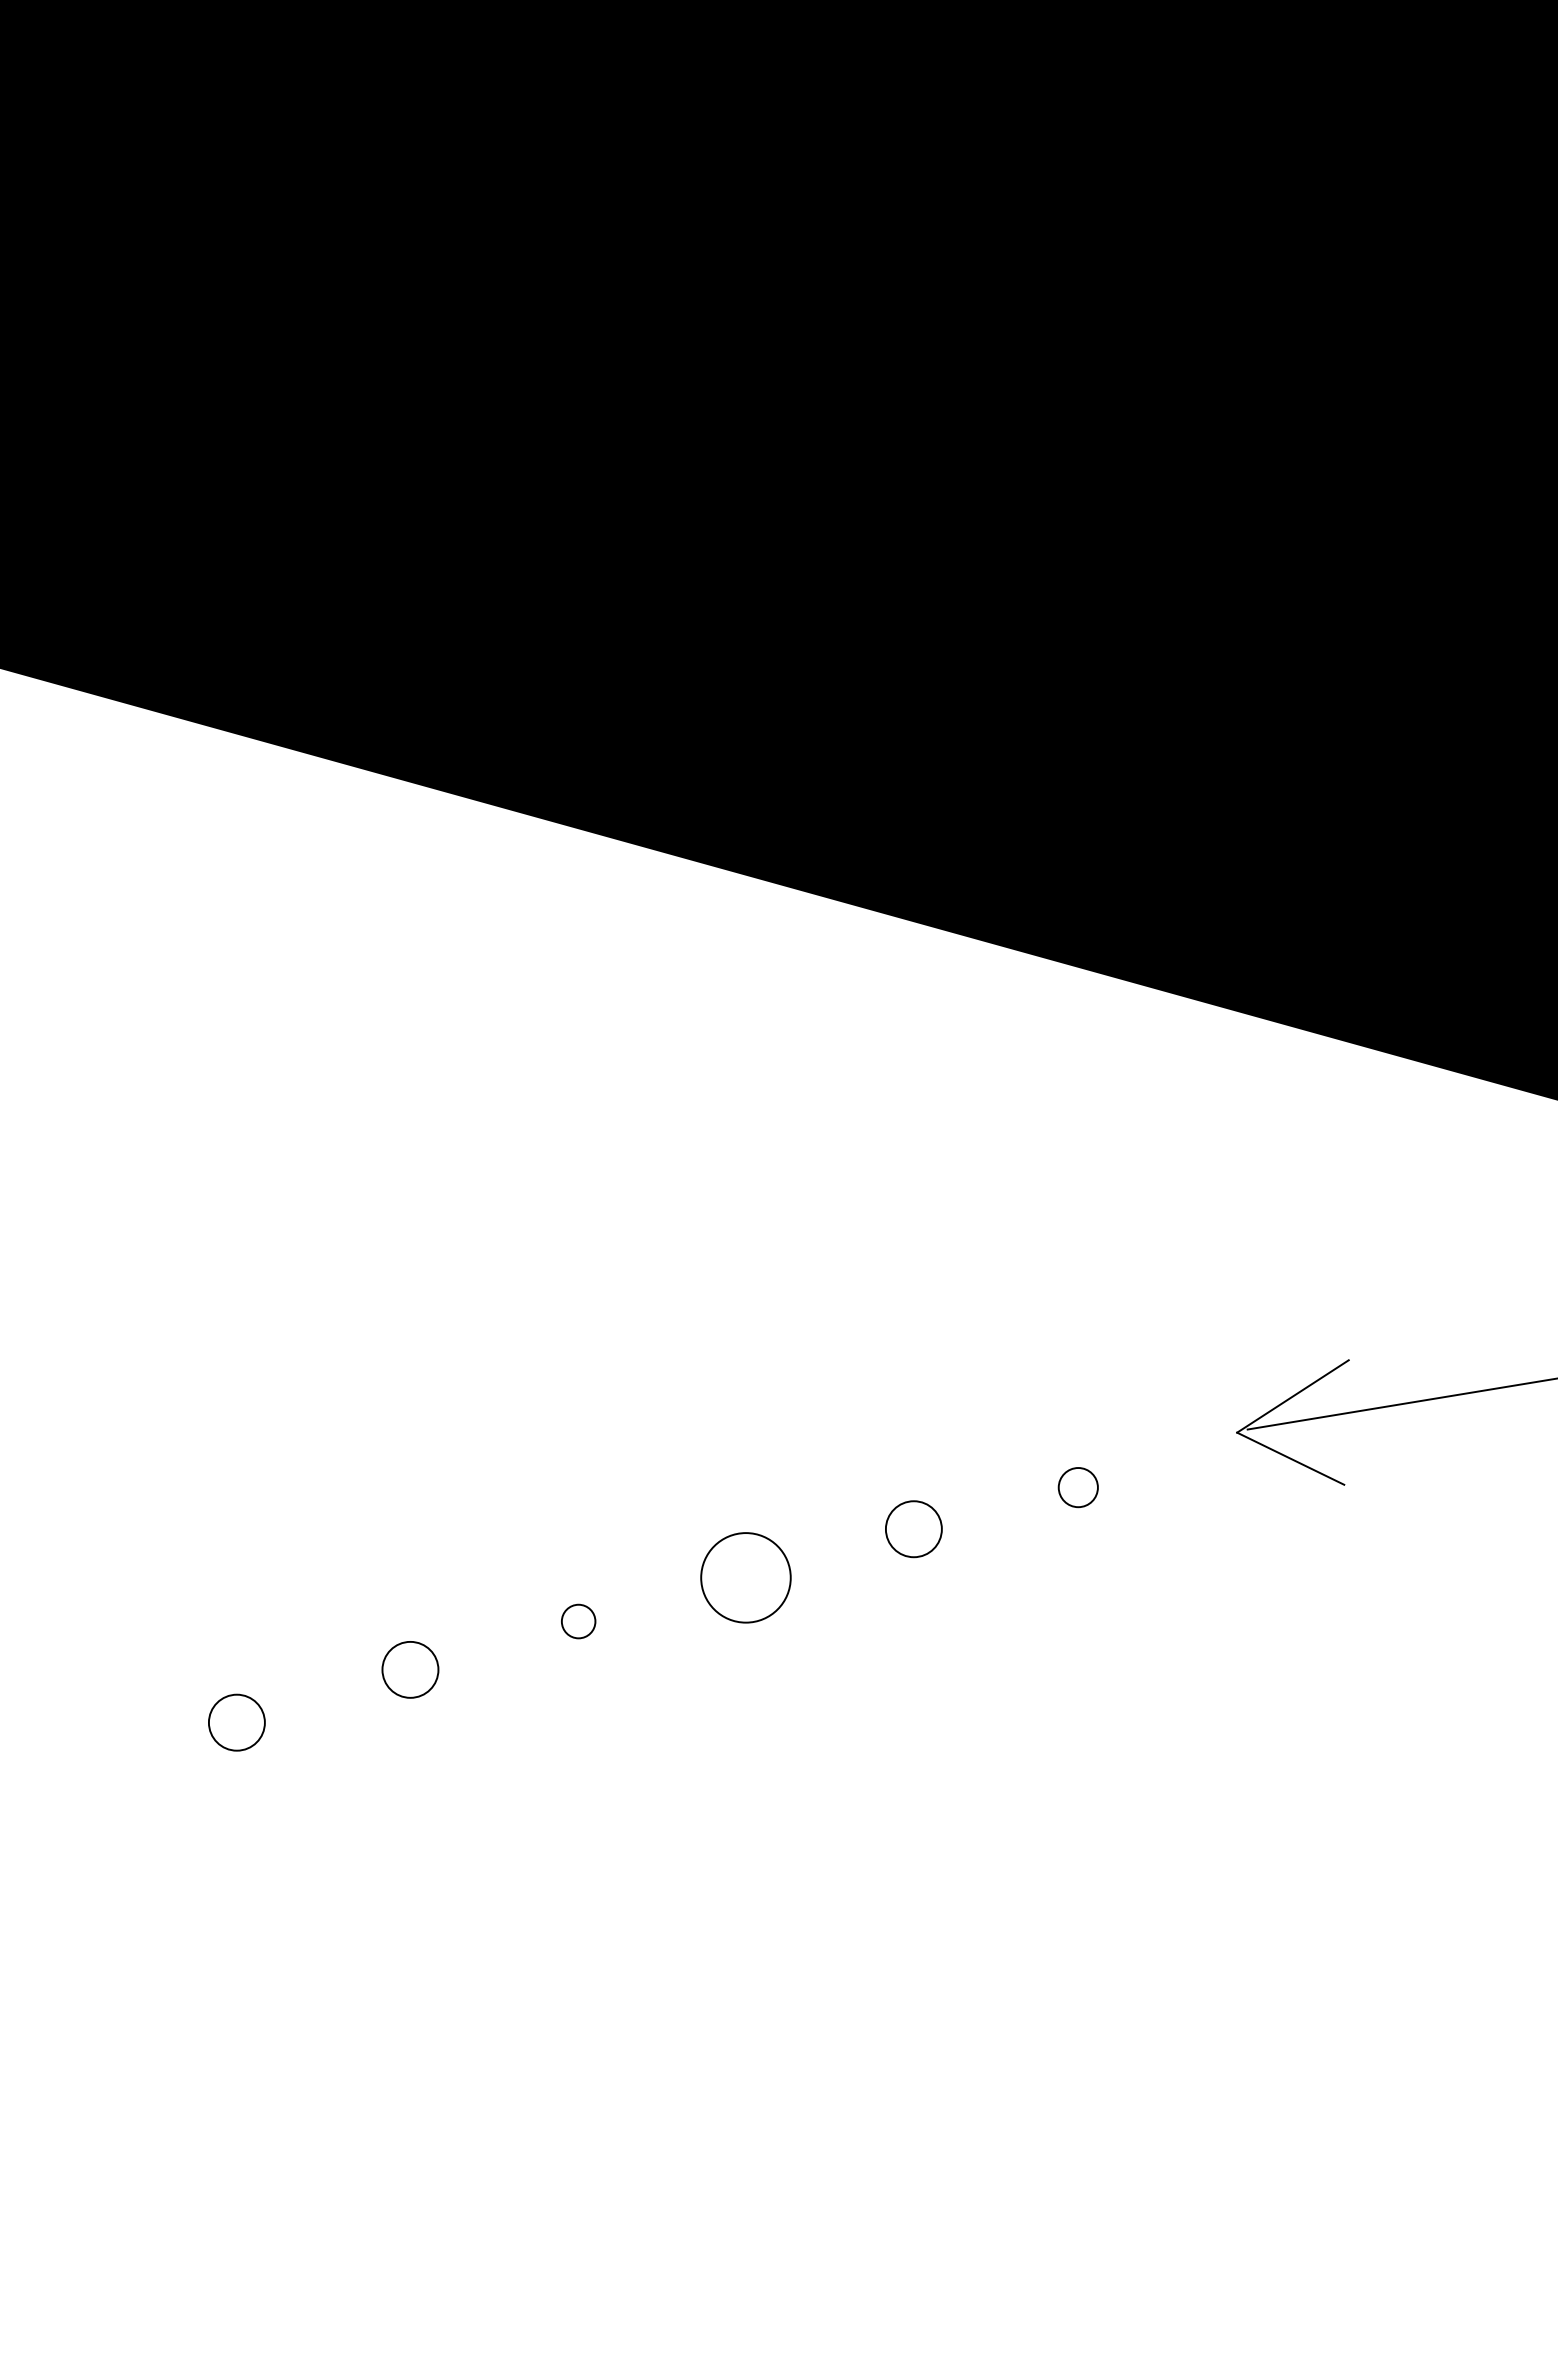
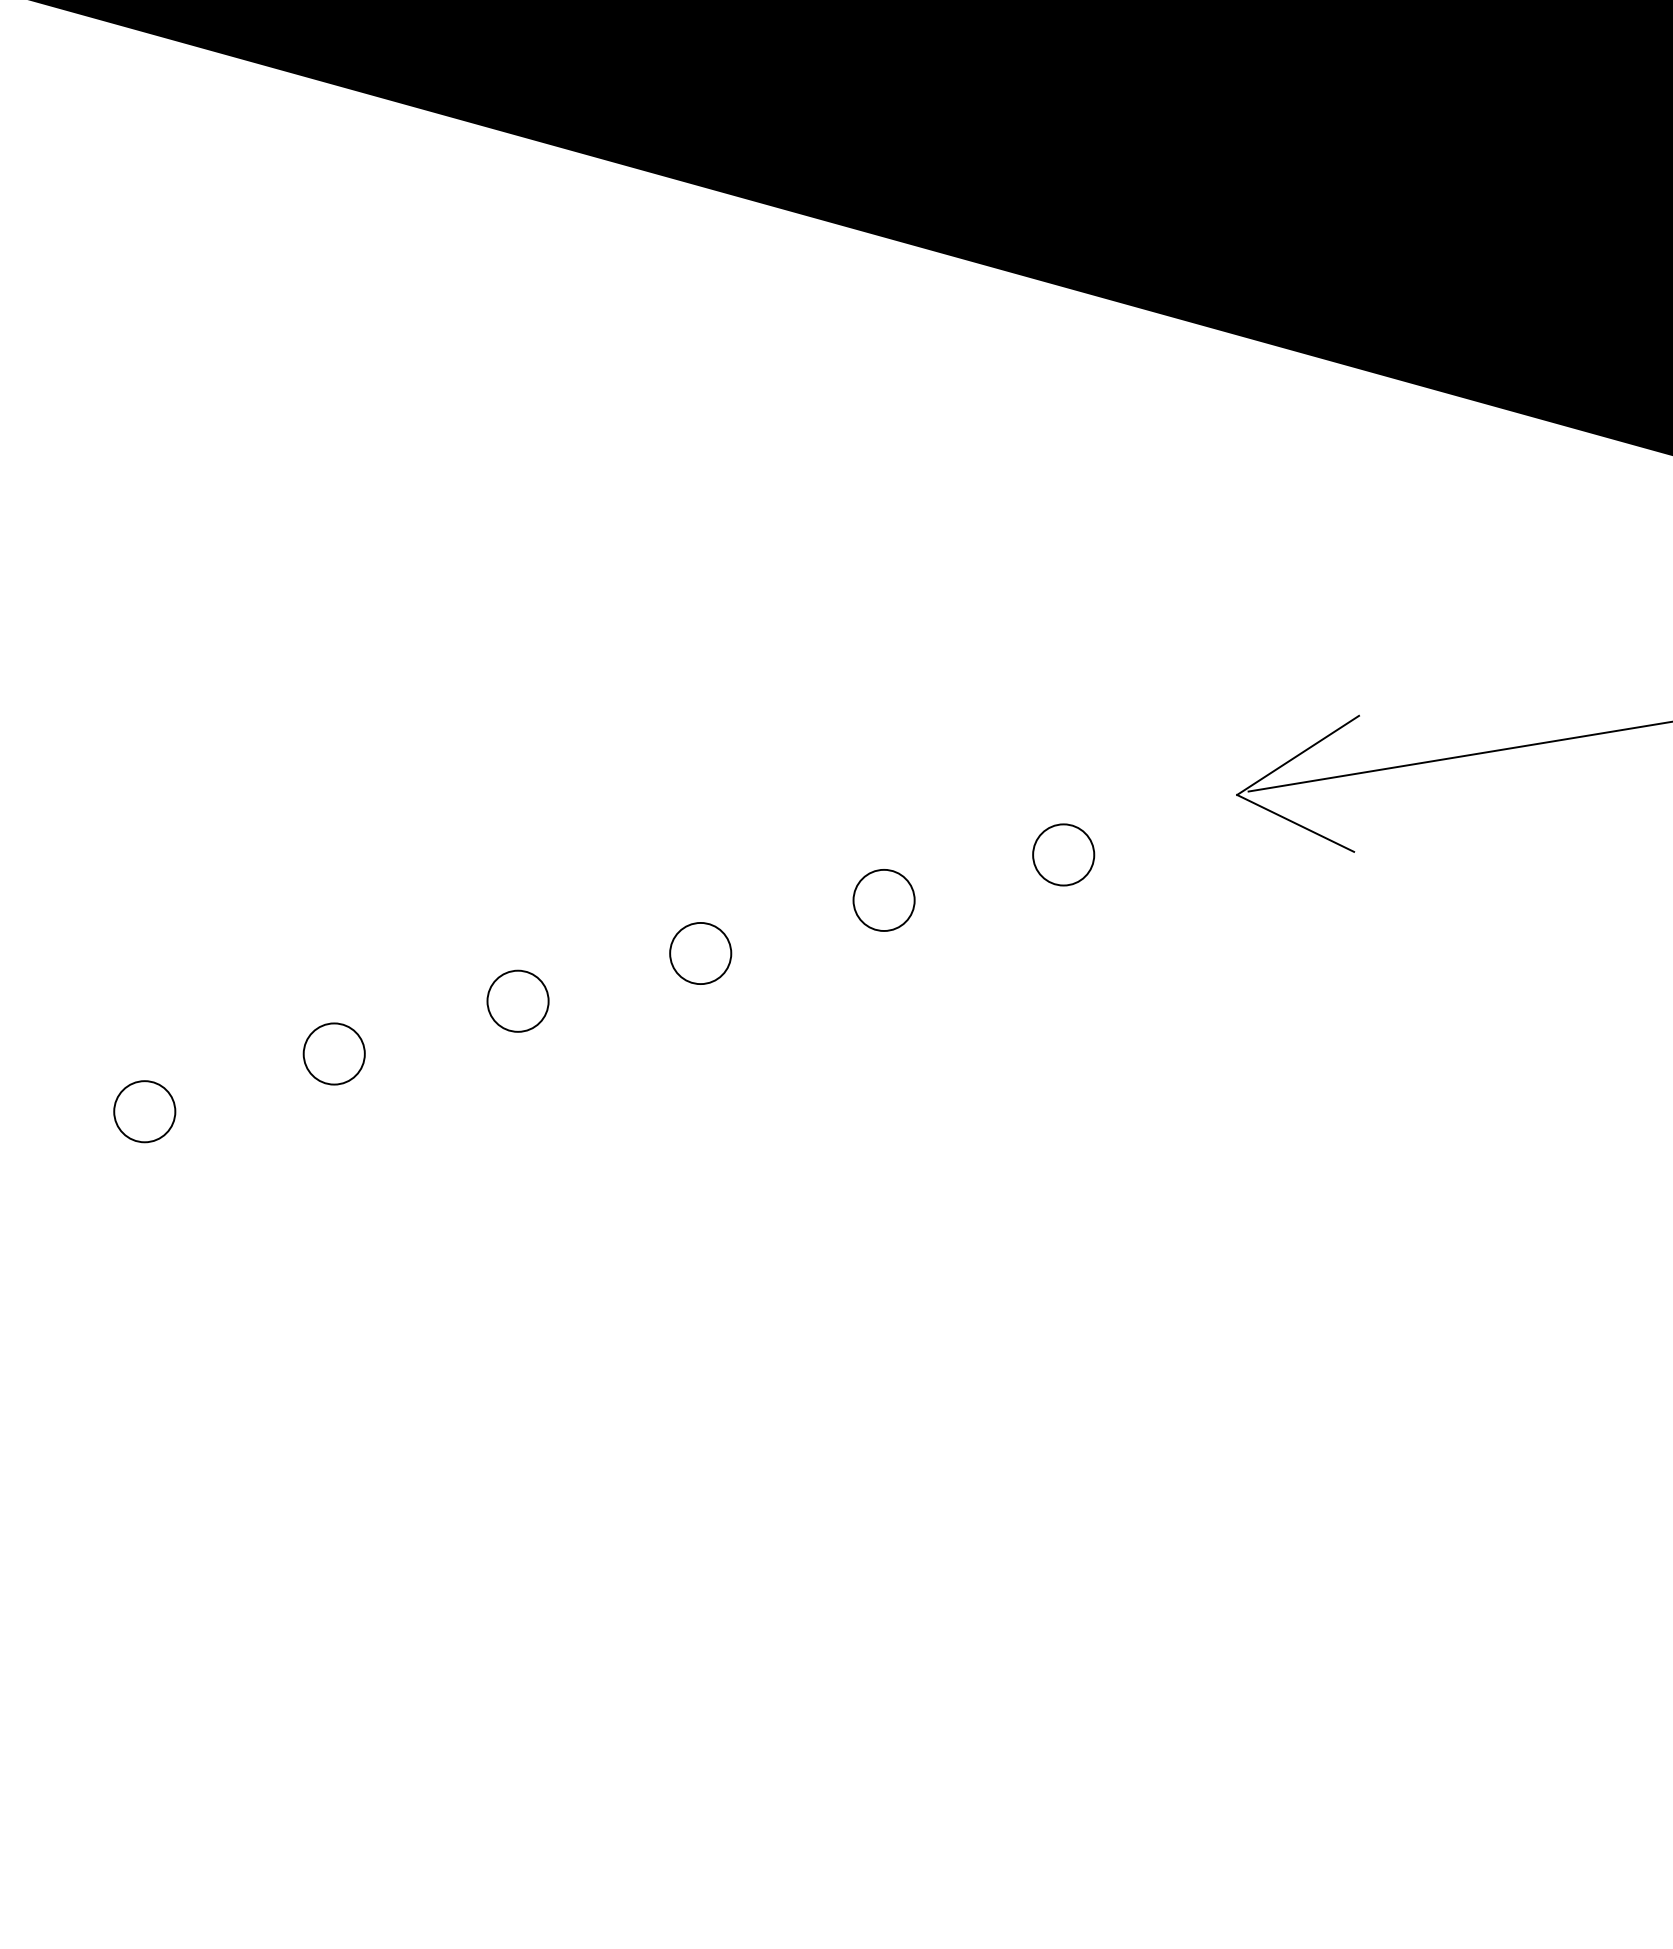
circle: (1078, 1487) -> (1063, 854), size x1.43
circle: (745, 1577) -> (700, 953), size x0.62
circle: (578, 1621) -> (517, 1001), size x1.67

